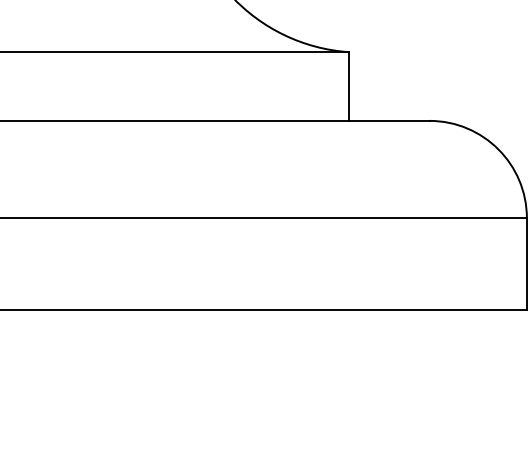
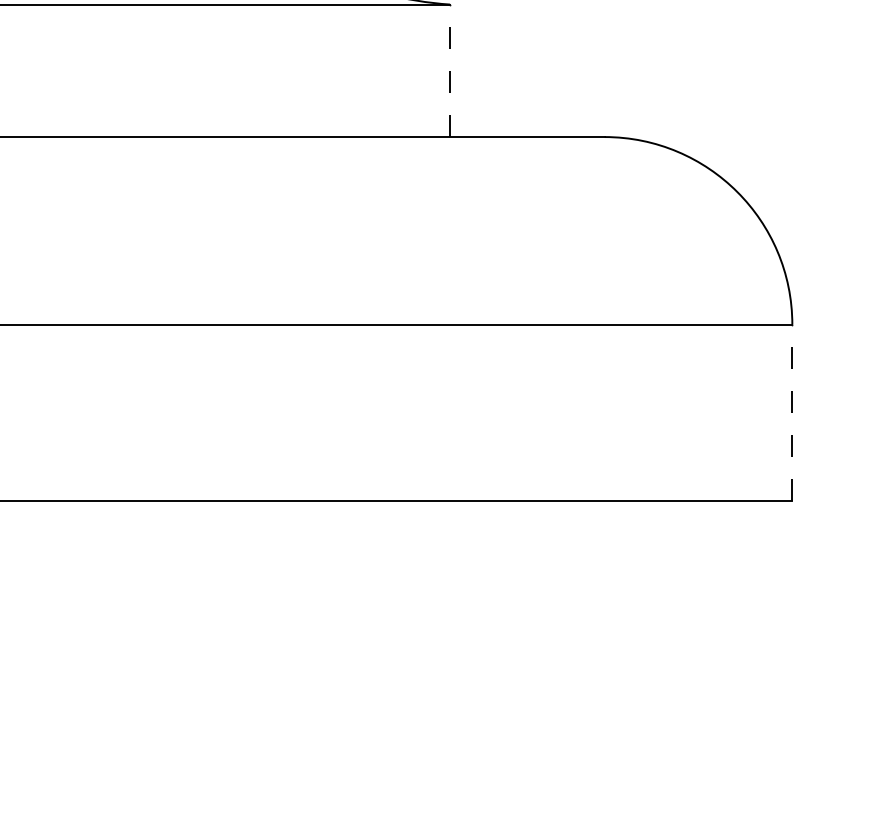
line: (349, 86) -> (450, 70), solid -> dashed
line: (526, 263) -> (791, 412), solid -> dashed

